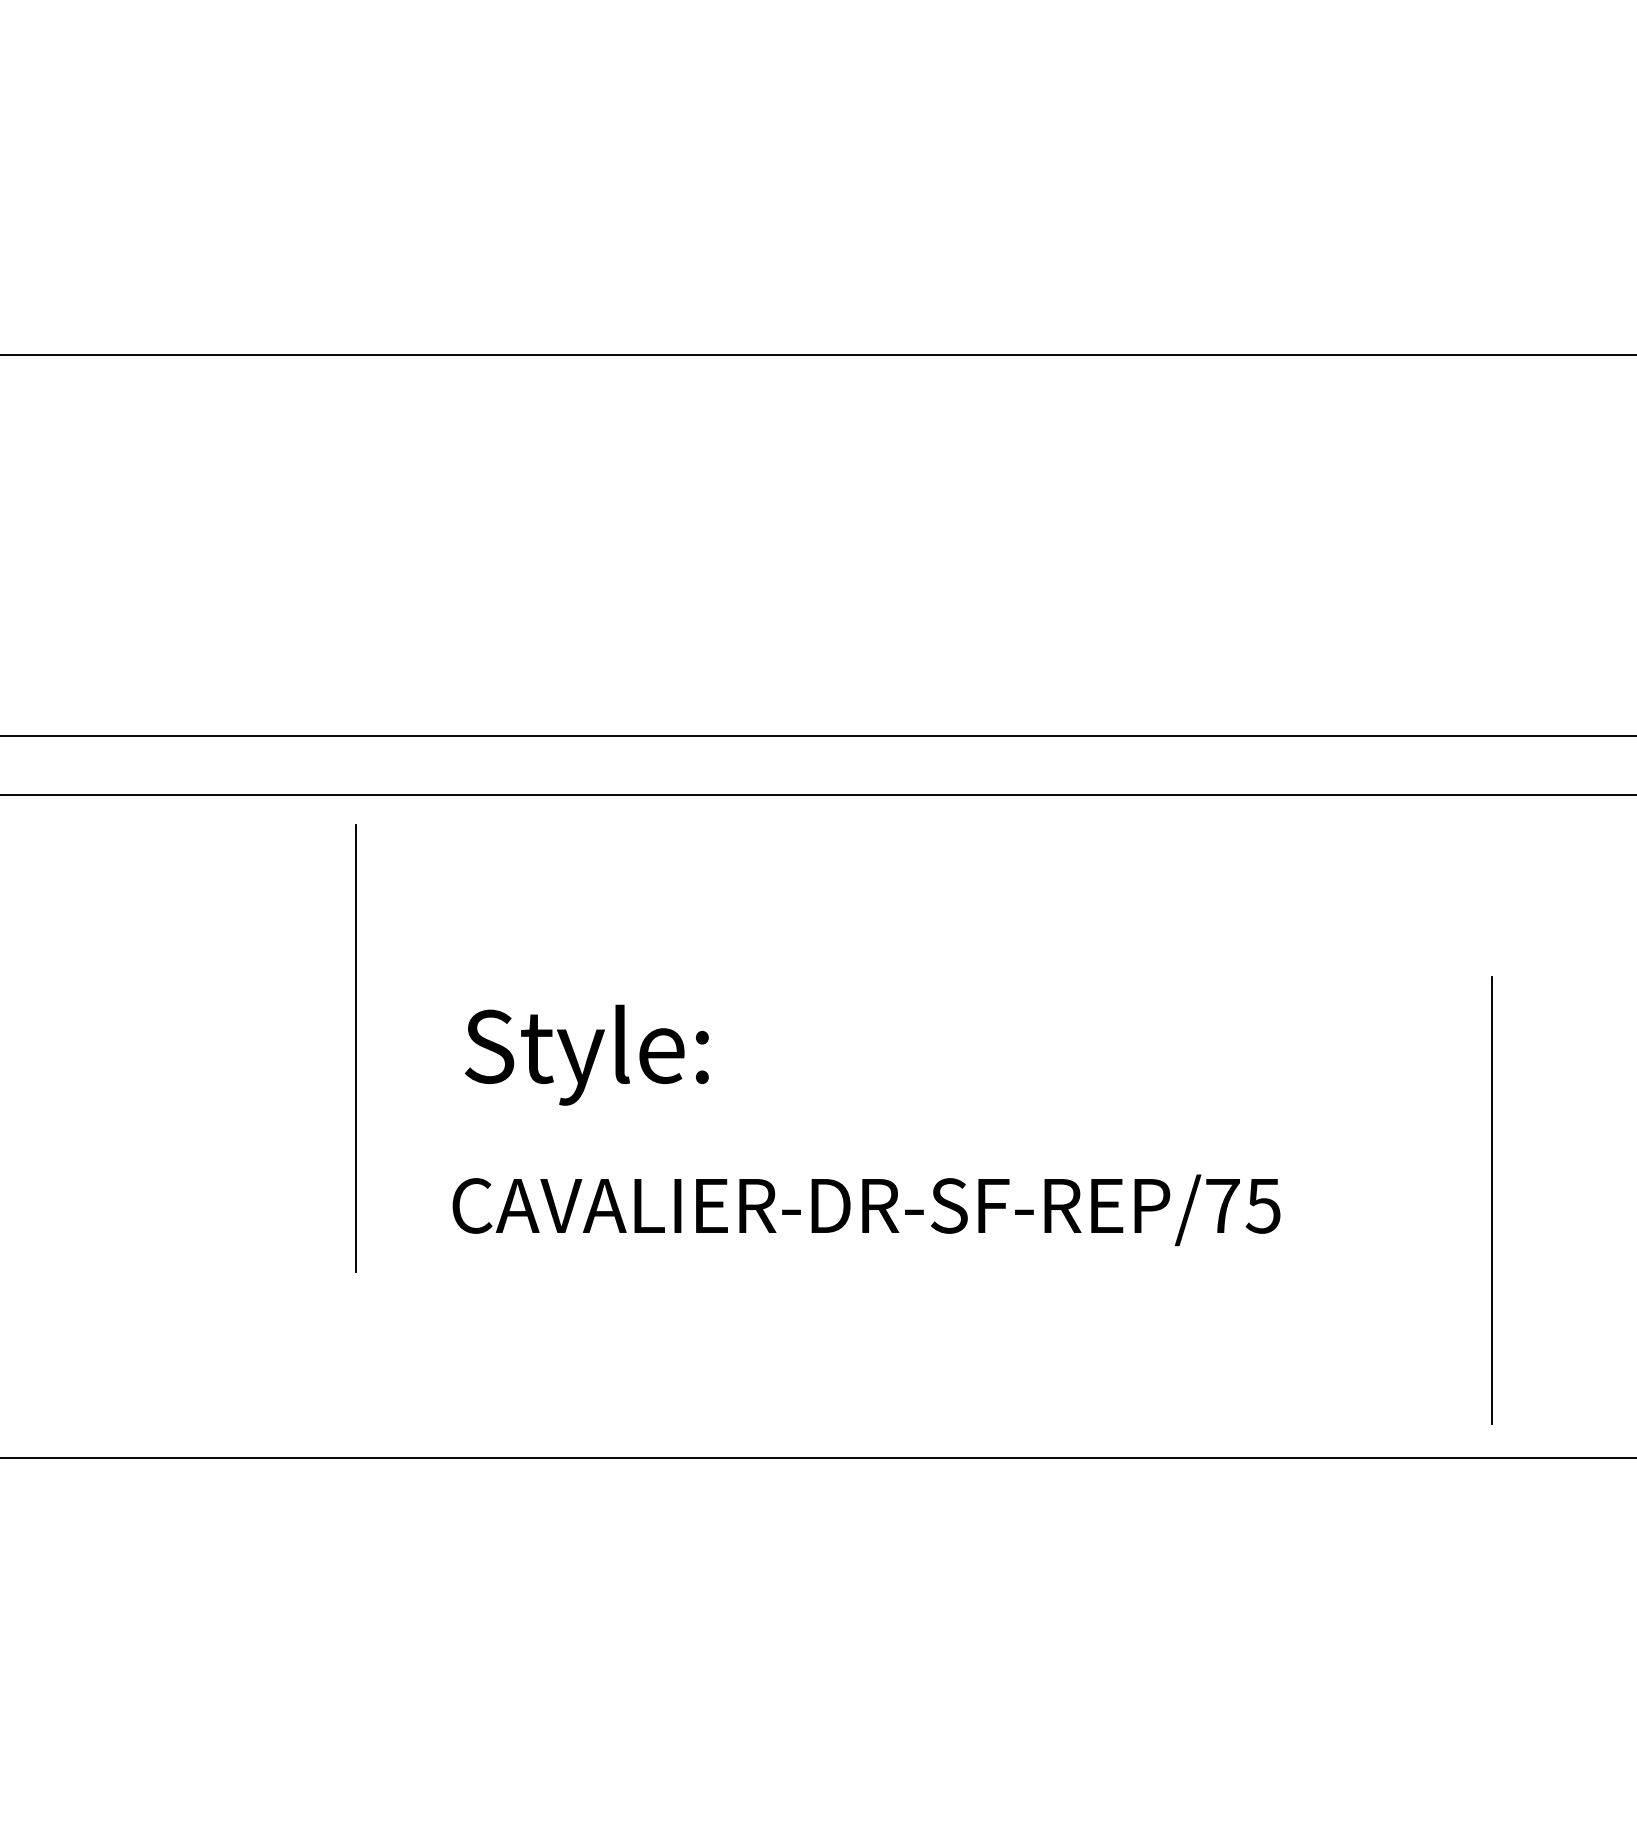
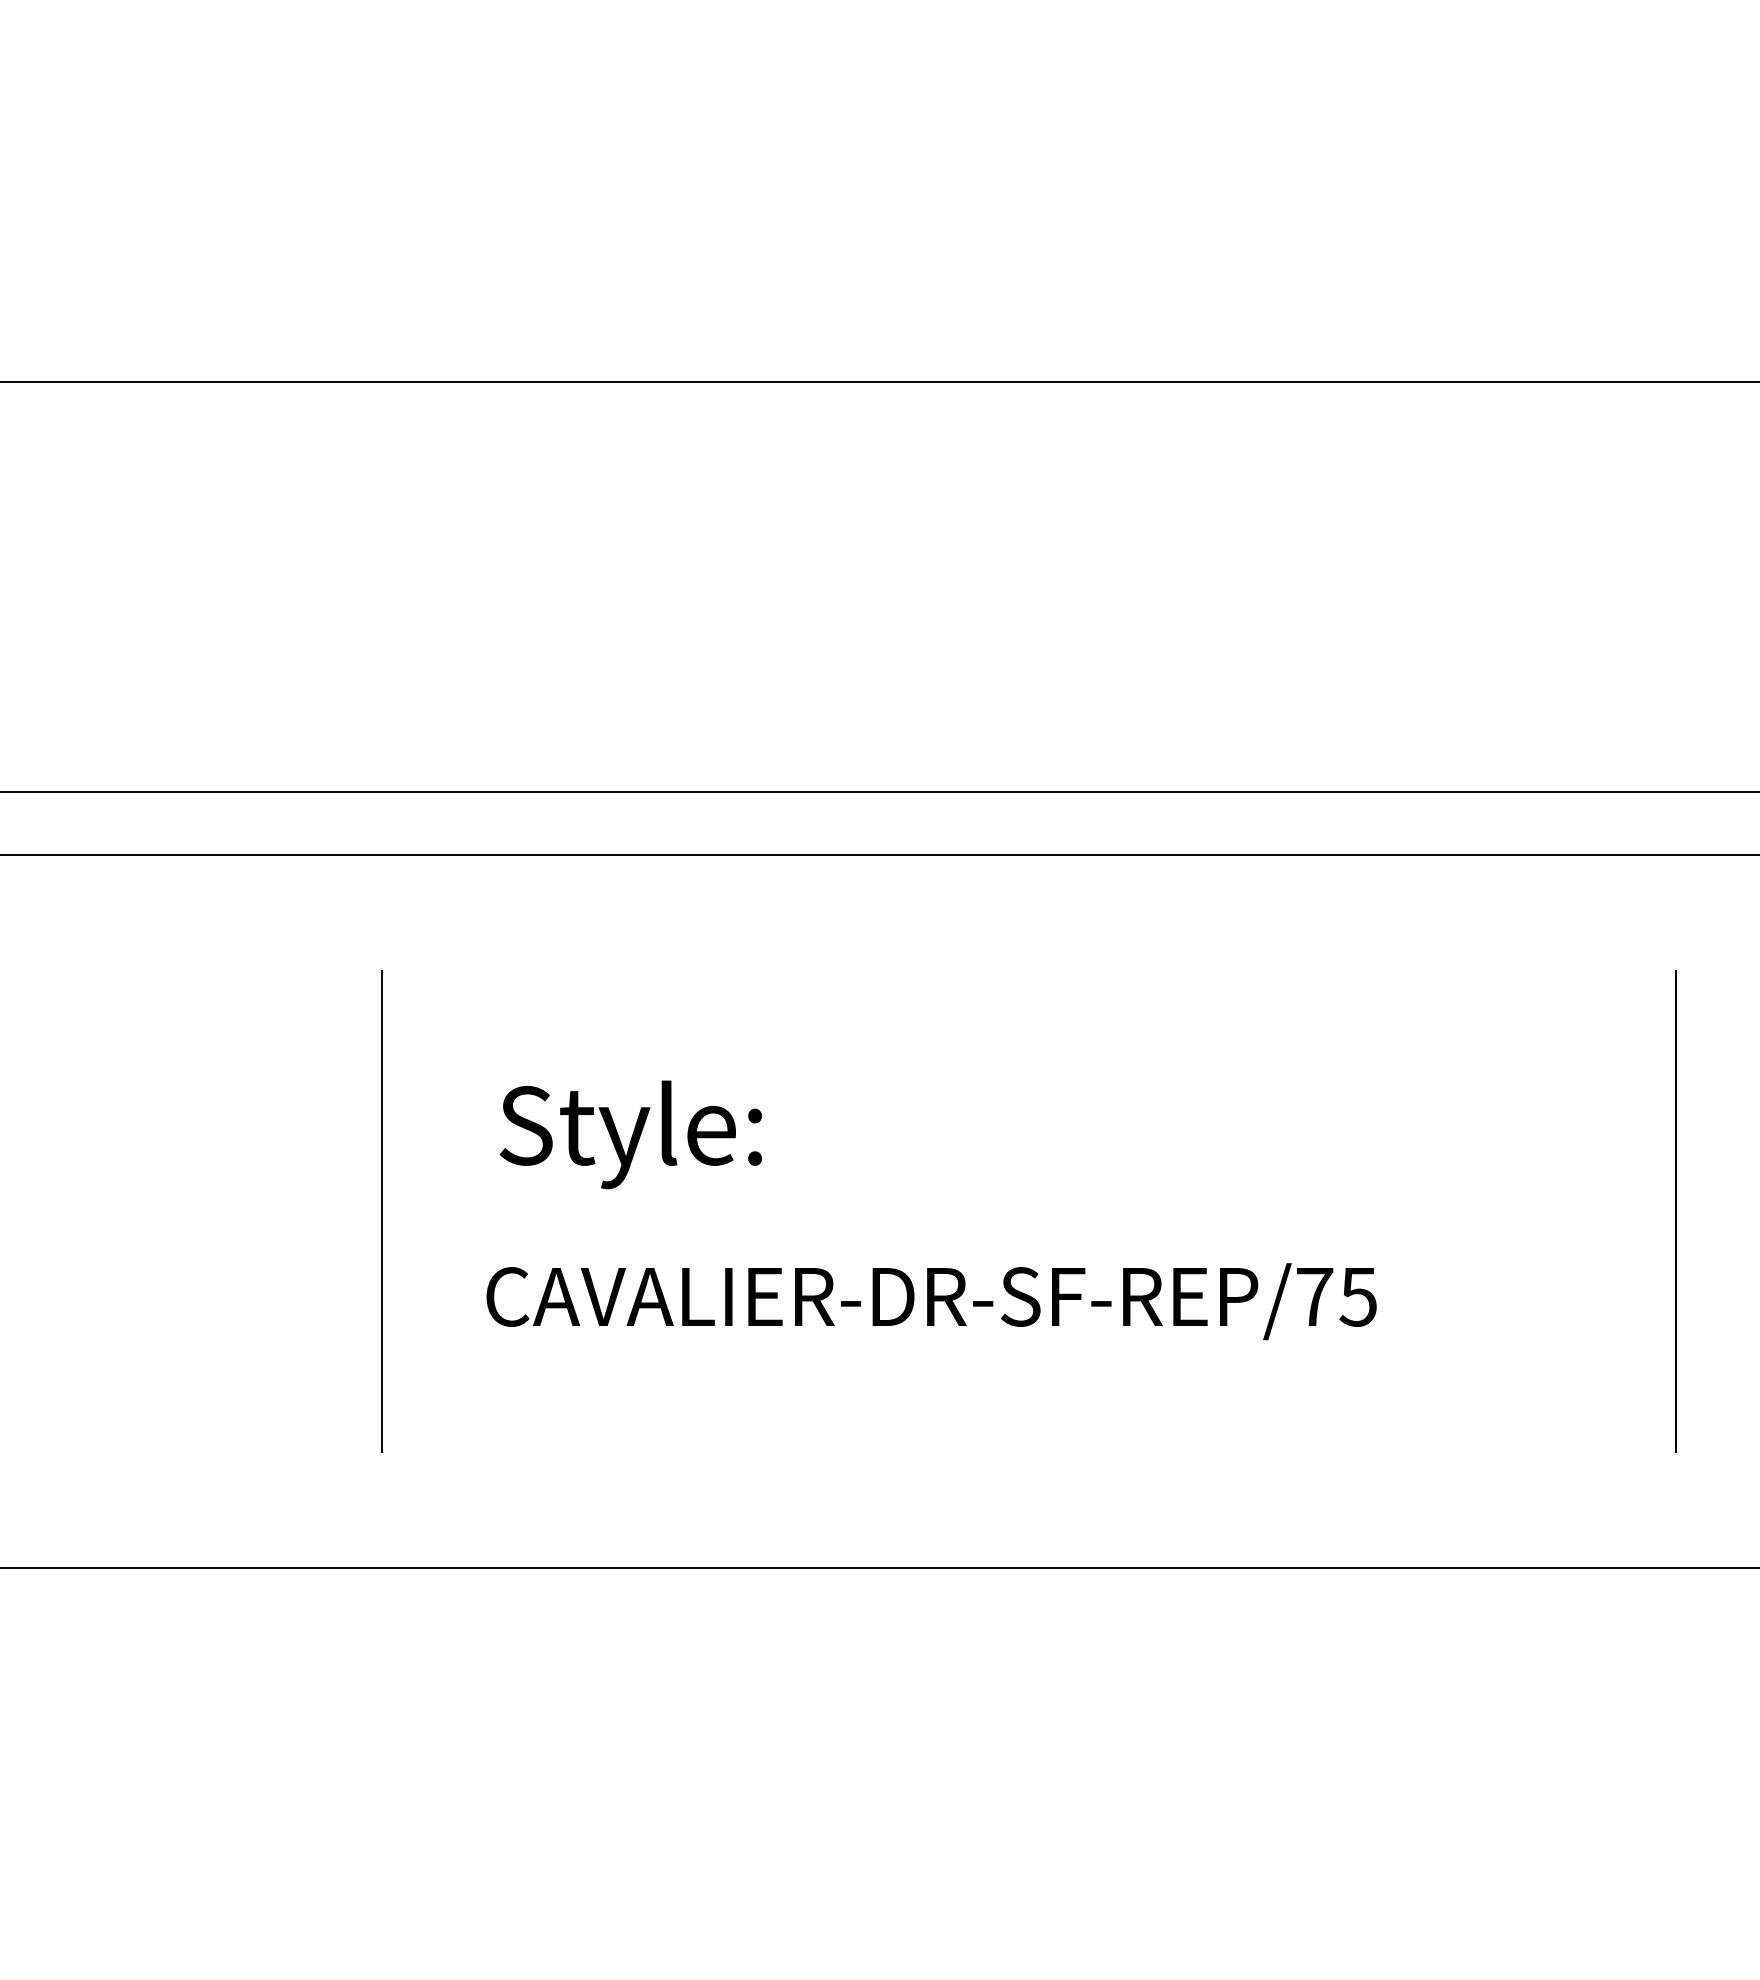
line: (354, 1048) -> (381, 1211), moved
line: (1491, 1200) -> (1675, 1211), moved

